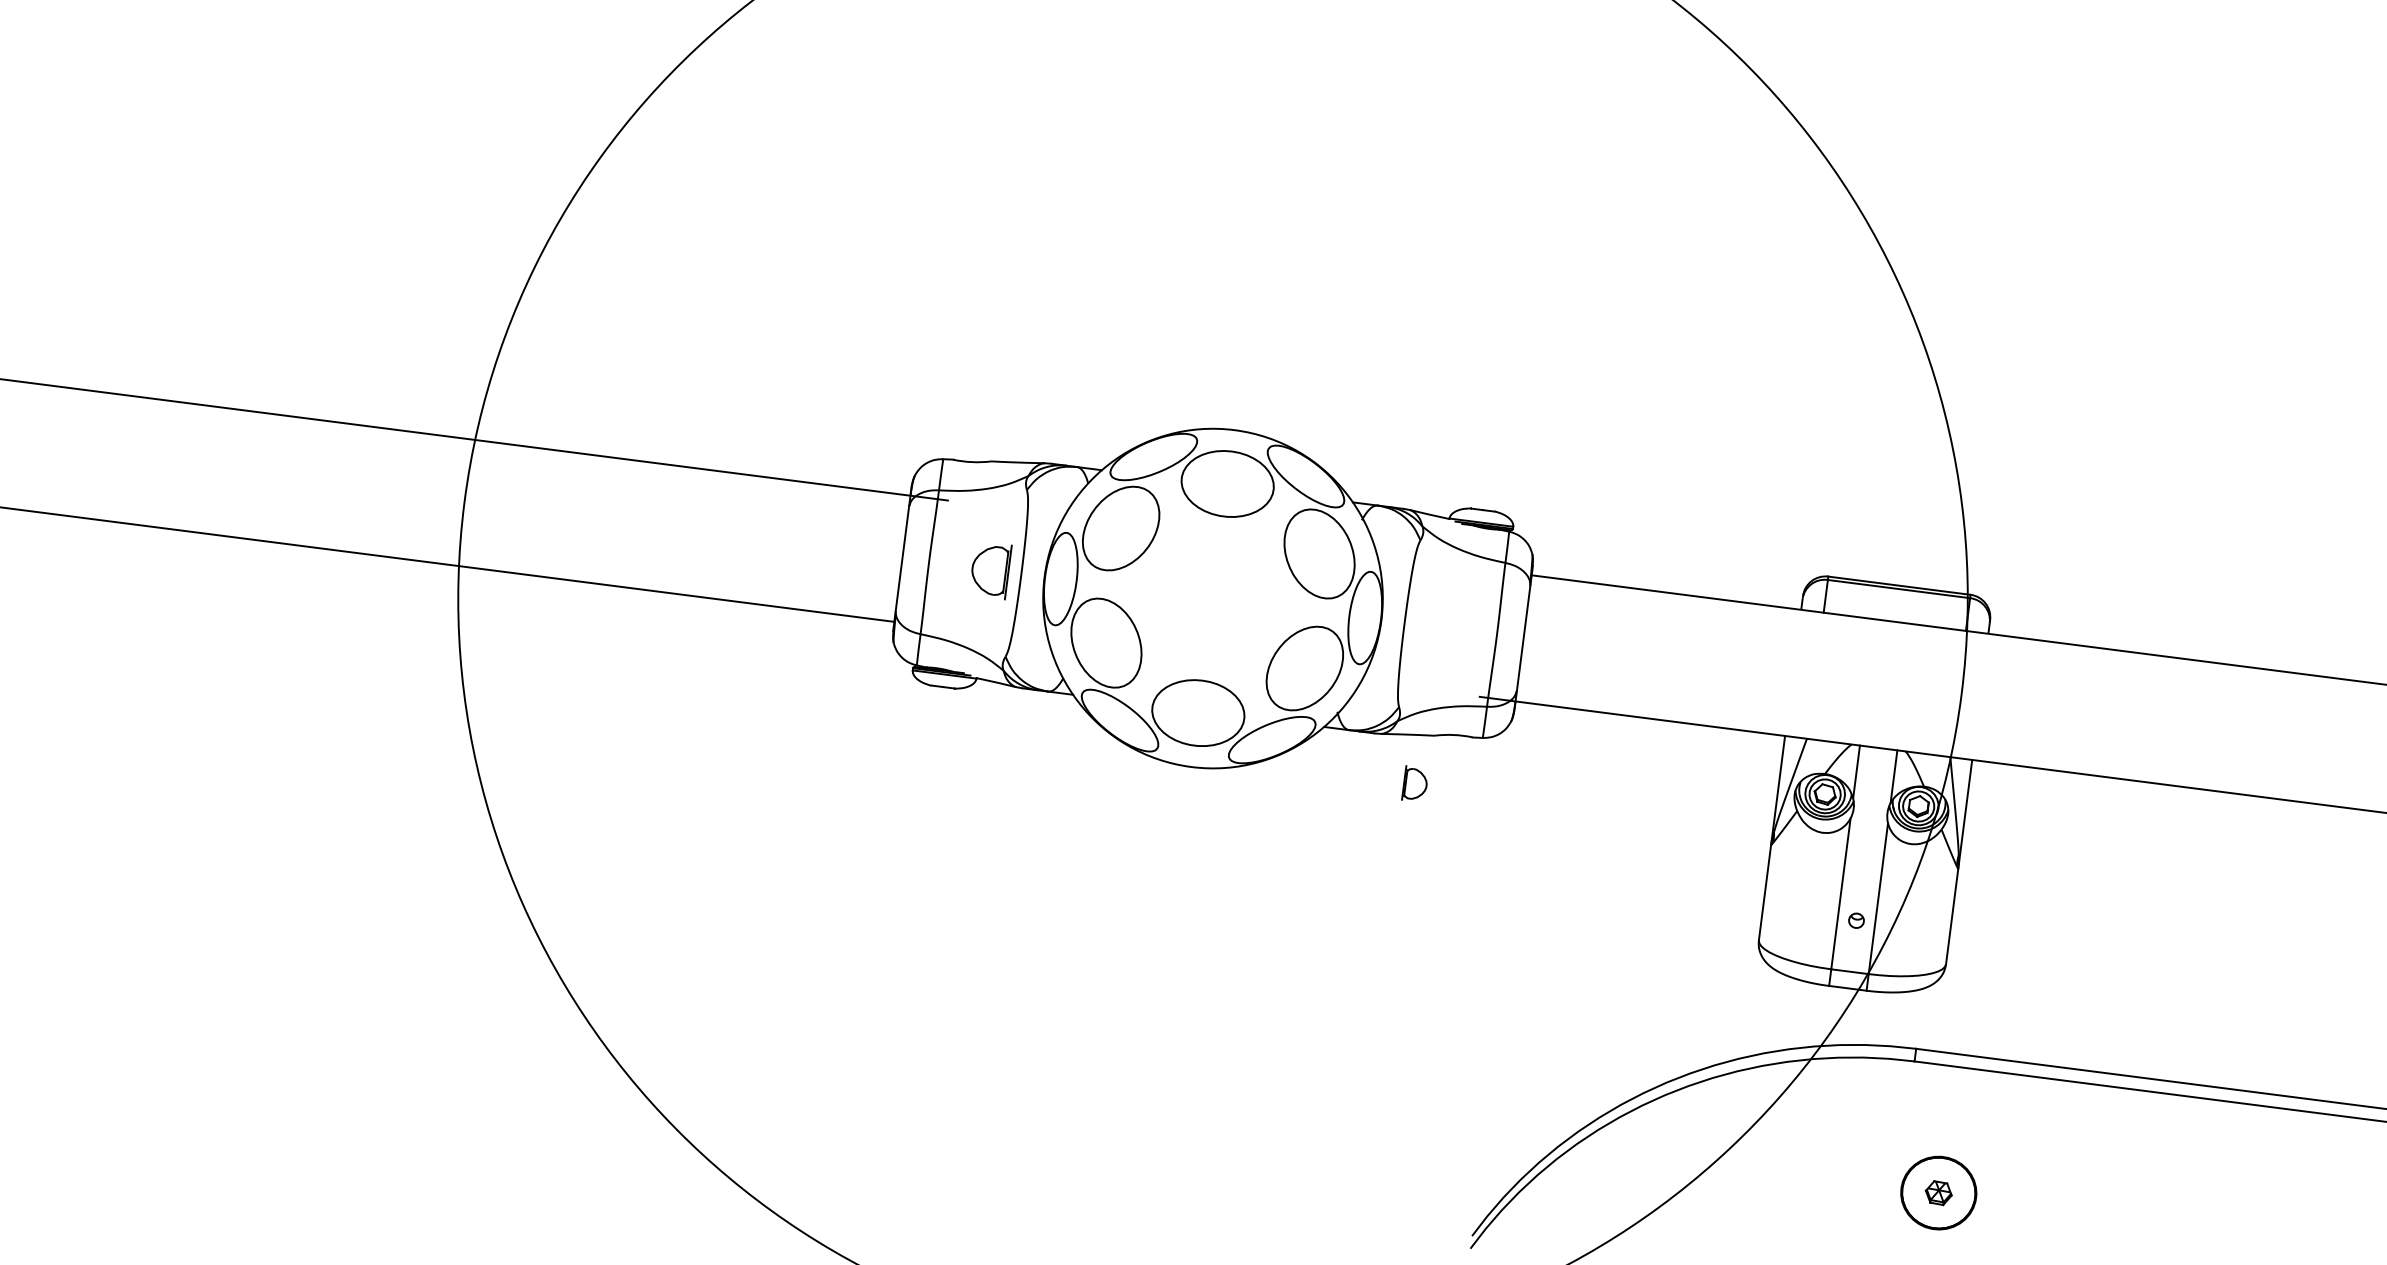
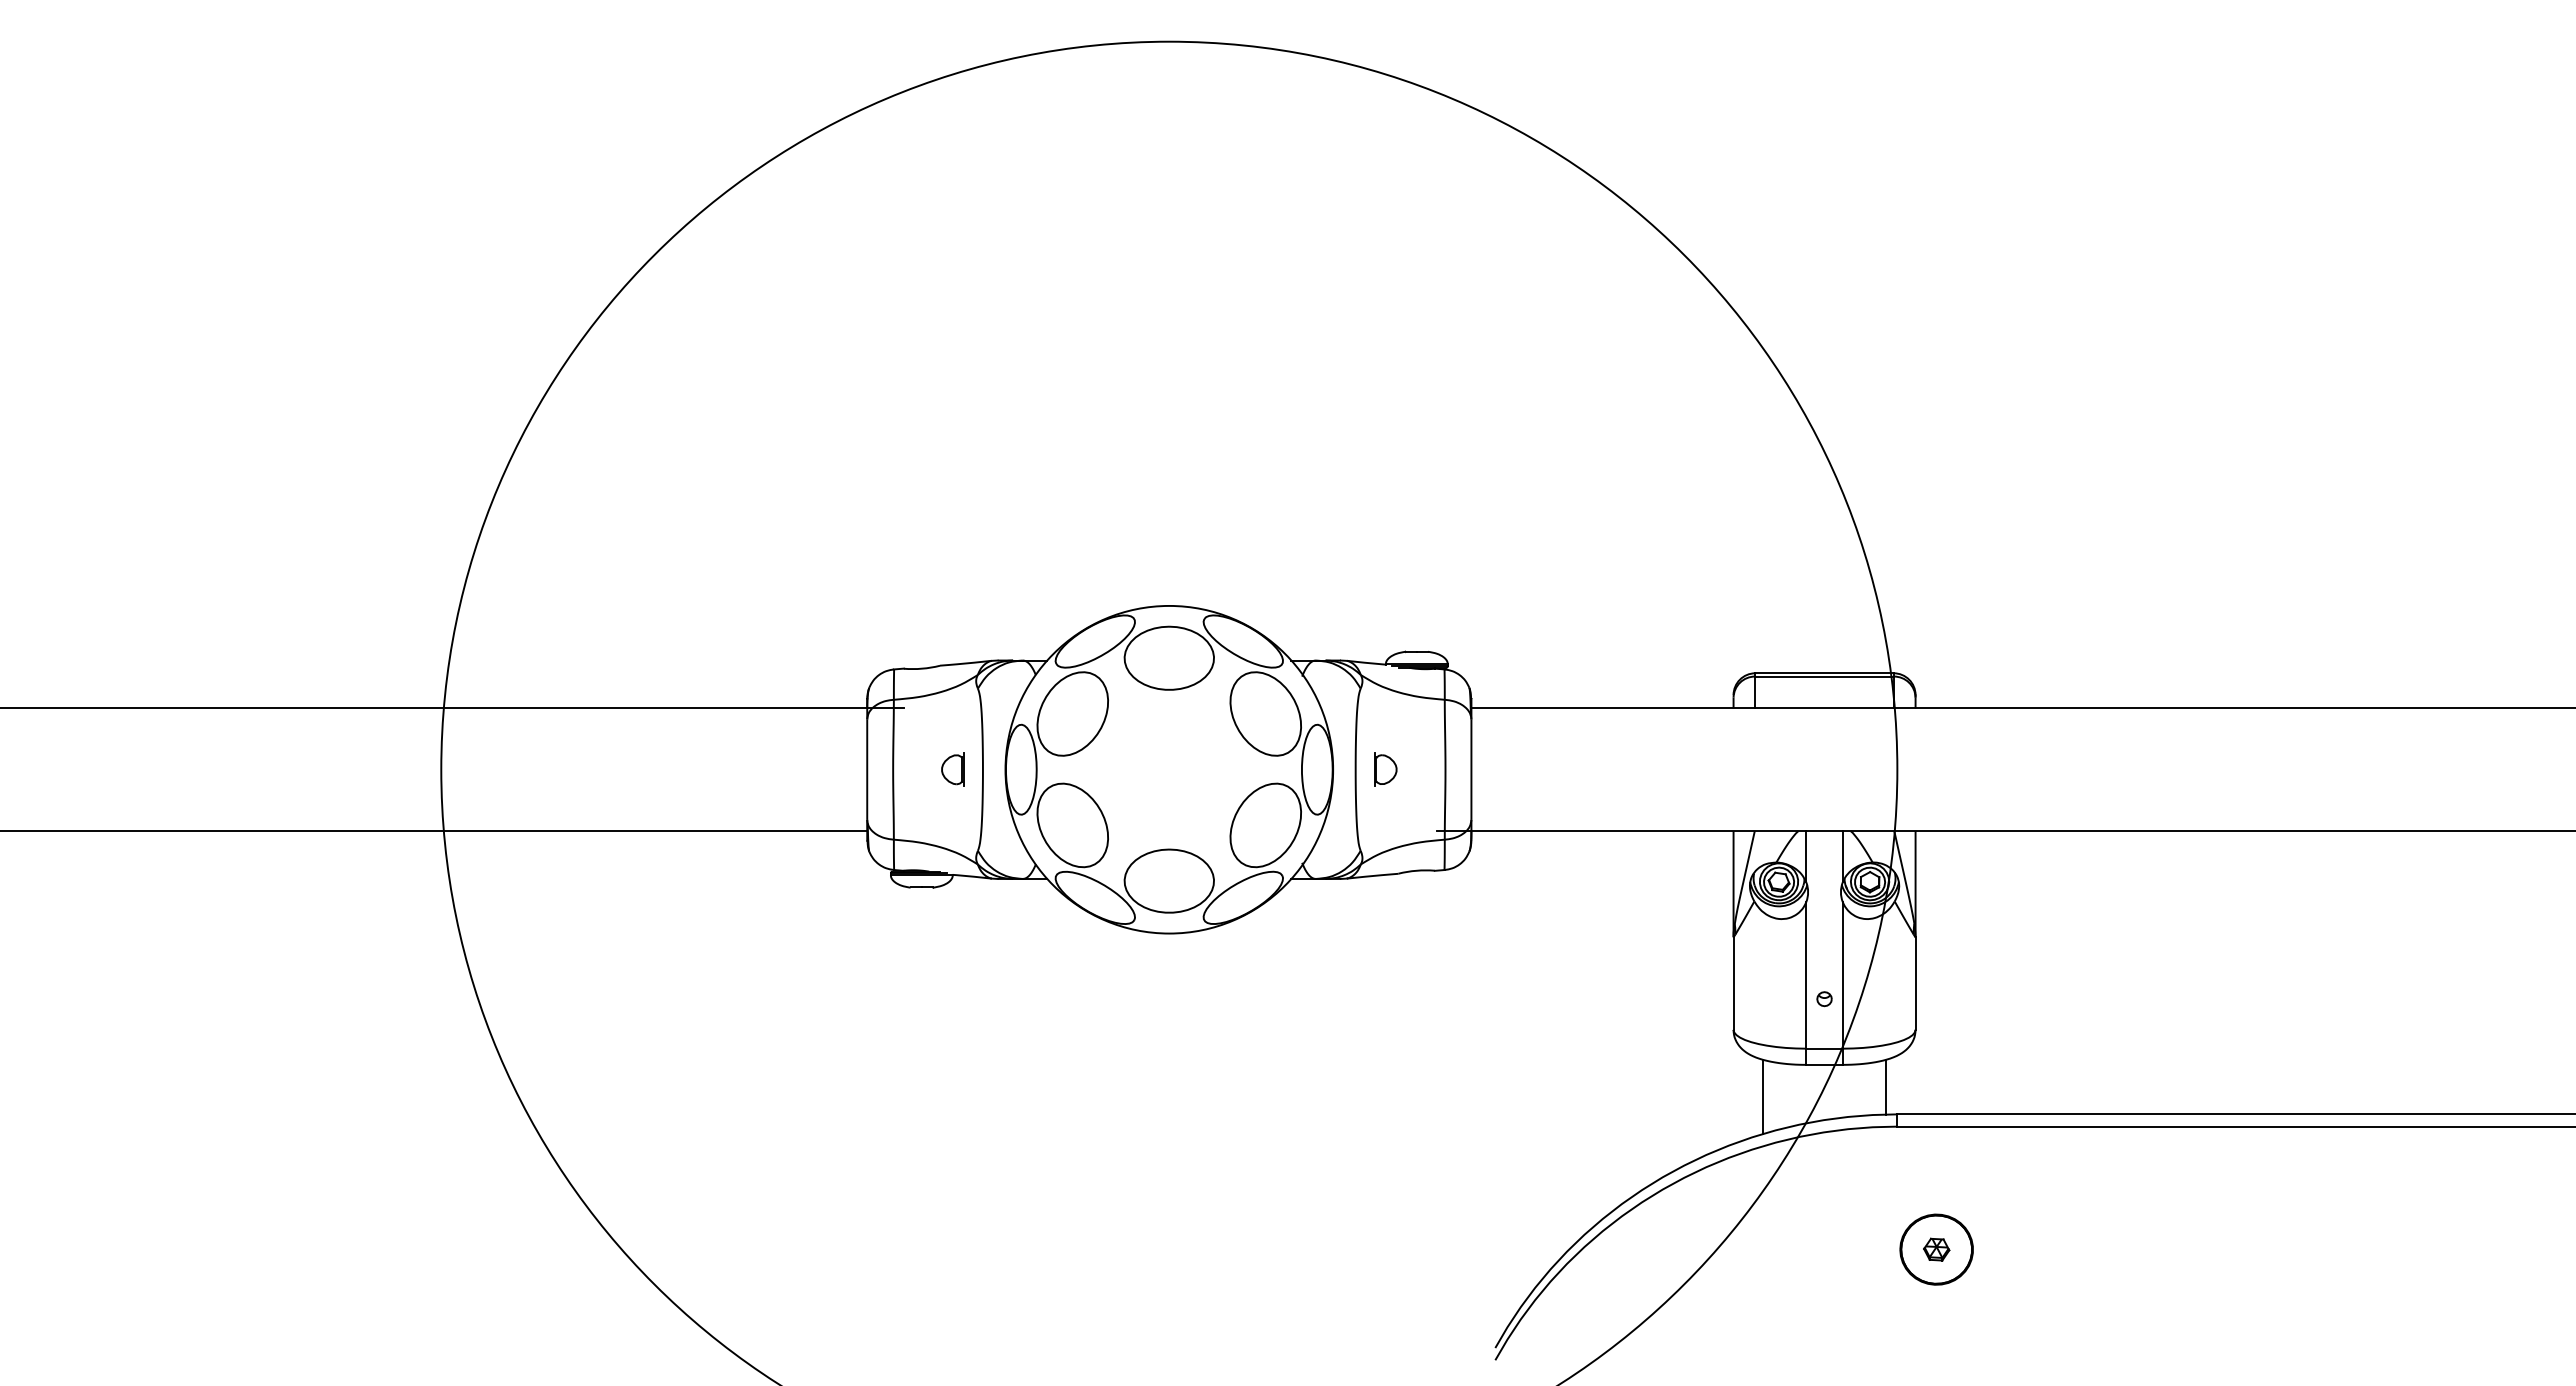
part: (990, 569) -> (952, 769), size x0.62
part: (1415, 784) -> (1385, 769), moved
line: (1780, 1012) -> (1763, 1096), added
line: (1907, 1018) -> (1885, 1086), added

